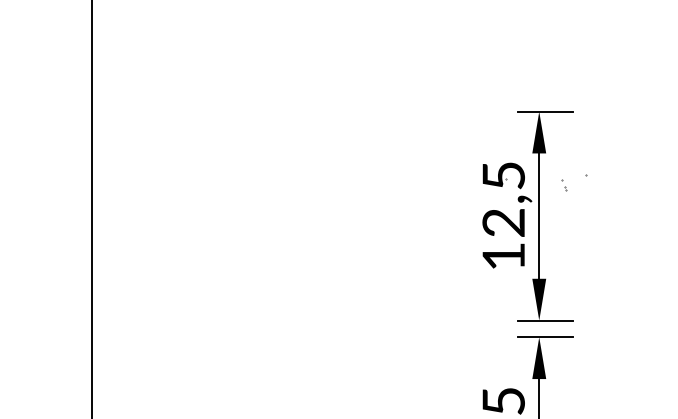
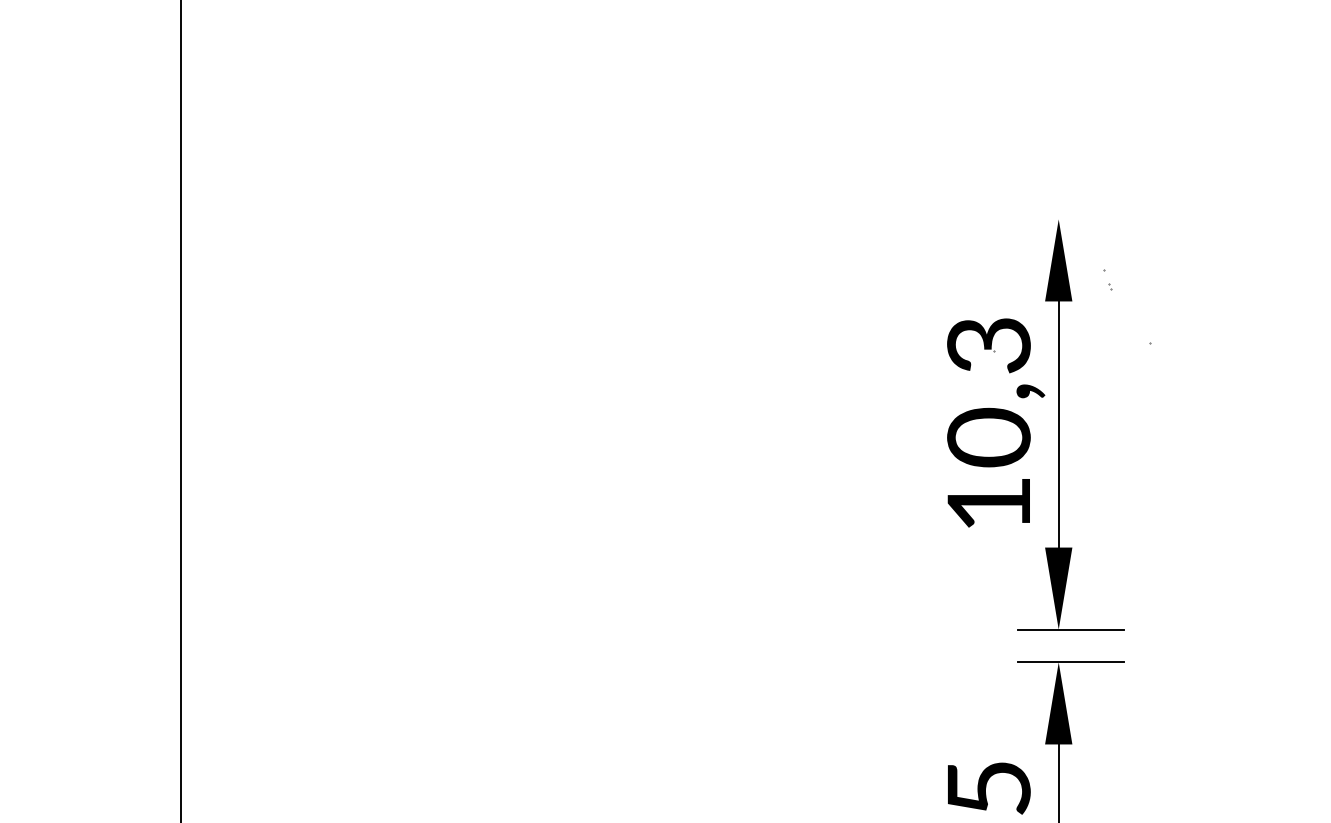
line: (545, 111) -> (1070, 219), removed
part: (564, 185) -> (1108, 279), moved
text: (503, 199) -> (988, 391), 12,5 -> 10,3

